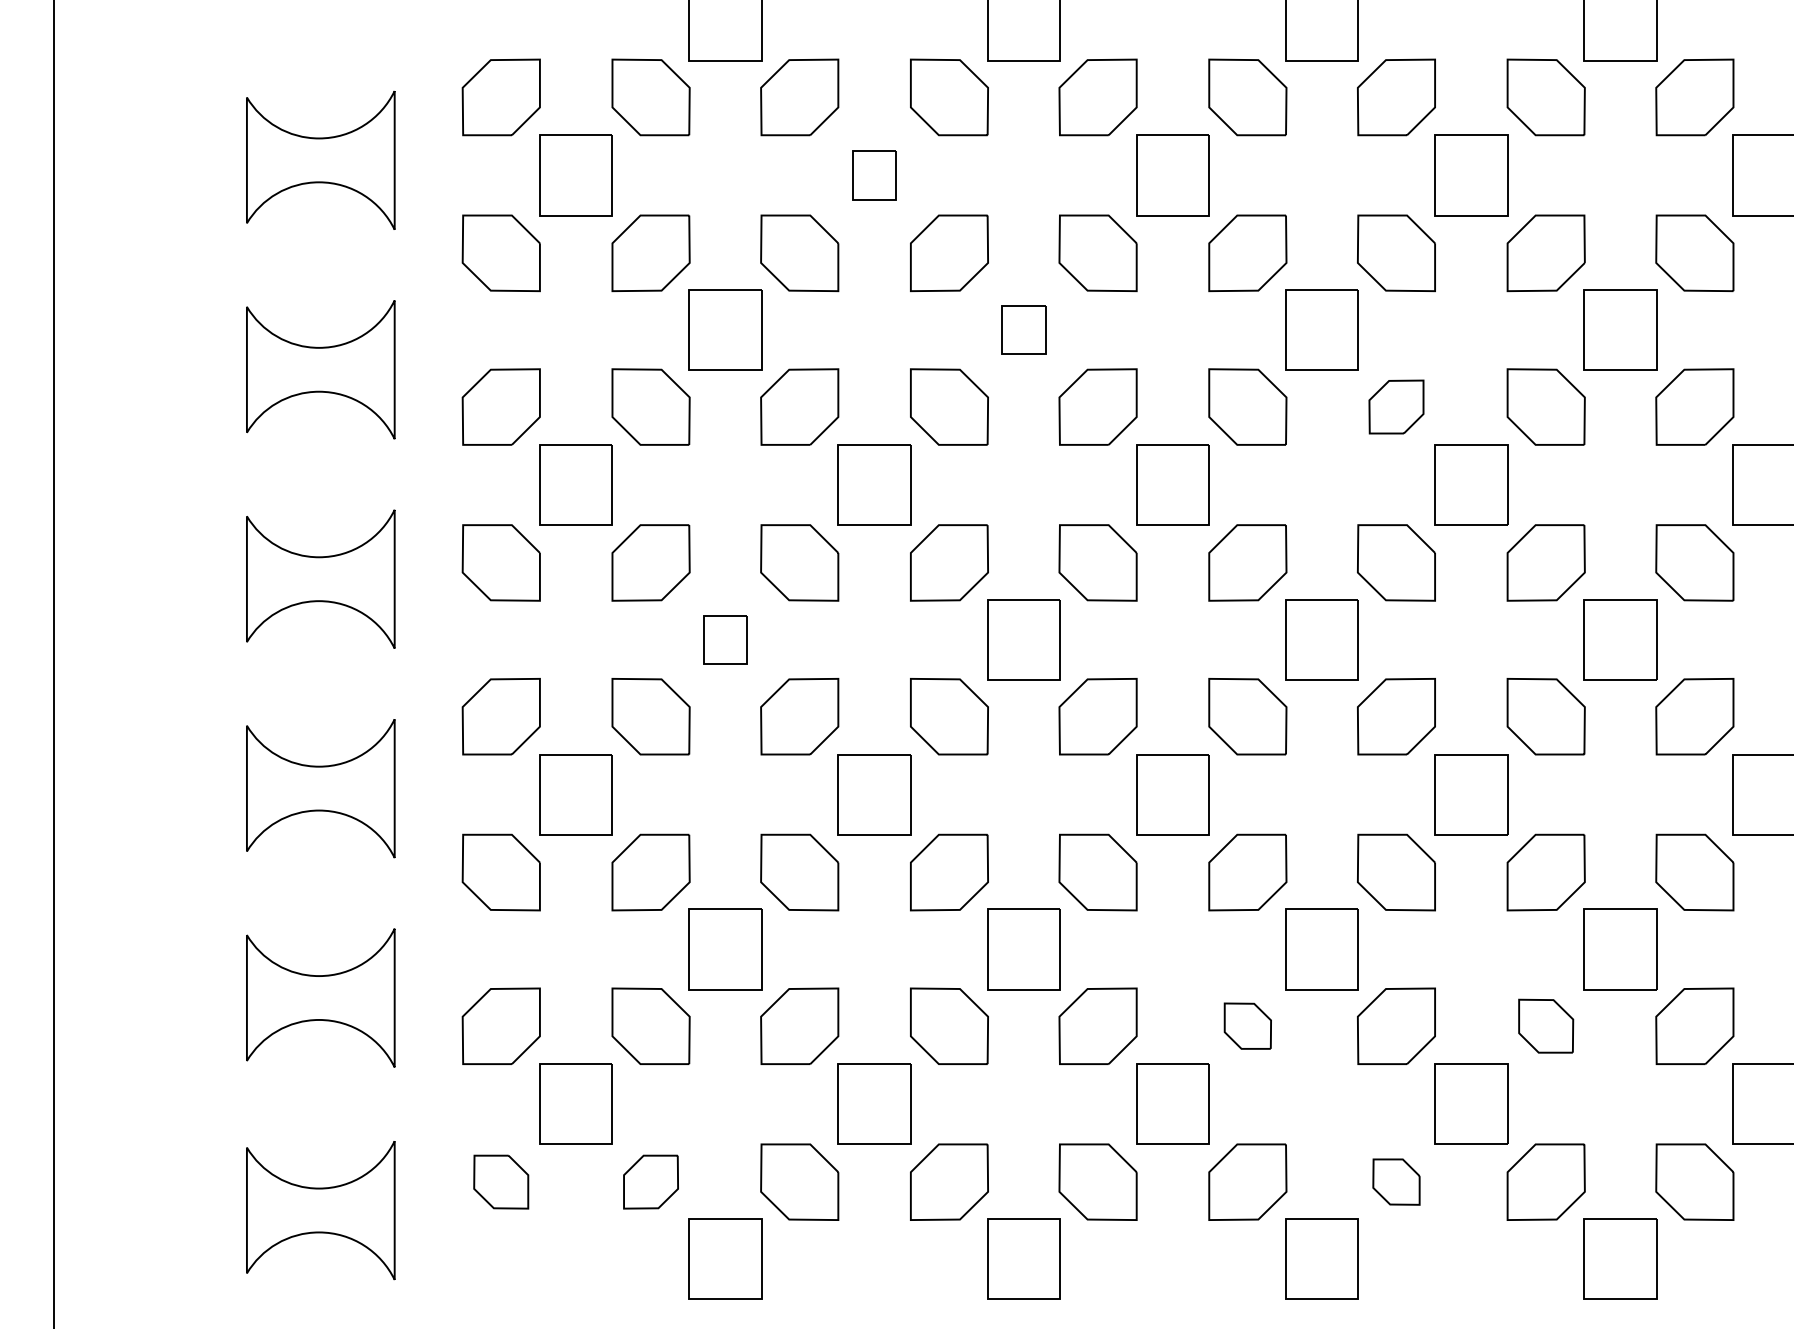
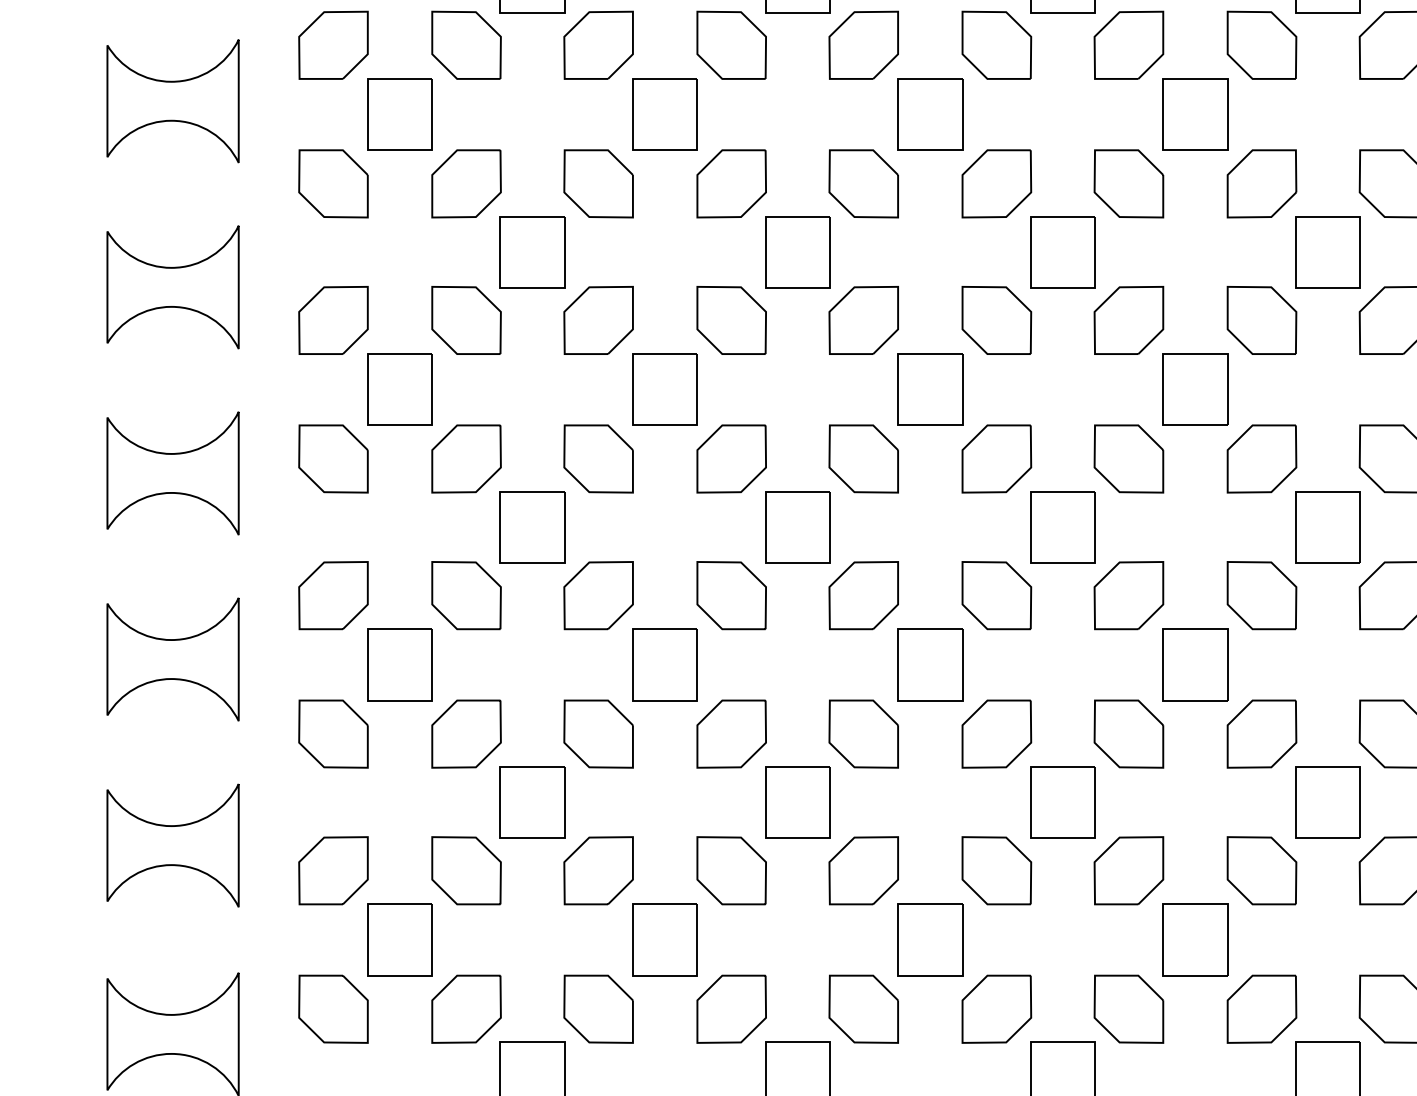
part: (874, 175) -> (665, 114), size x1.67
part: (1023, 329) -> (797, 251), size x1.67
part: (1396, 406) -> (1128, 319), size x1.43
part: (725, 639) -> (532, 527), size x1.67
part: (1247, 1025) -> (996, 870), size x1.67
part: (1545, 1025) -> (1261, 870), size x1.43
part: (500, 1181) -> (332, 1008), size x1.43
part: (650, 1181) -> (466, 1008), size x1.43
part: (1396, 1181) -> (1128, 1008), size x1.67

